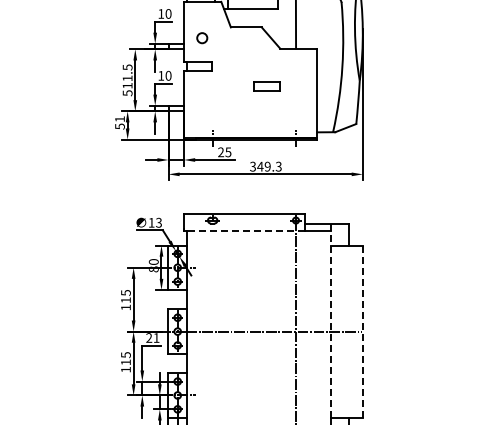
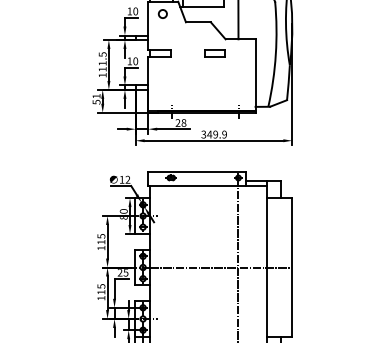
circle: (202, 38) -> (163, 14), moved
part: (266, 86) -> (214, 53), moved
text: (127, 93) -> (102, 75), 511.5 -> 111.5
text: (228, 152) -> (184, 123), 25 -> 28
text: (278, 166) -> (224, 134), 349.3 -> 349.9
text: (158, 223) -> (127, 180), 13 -> 12
line: (244, 231) -> (196, 186), dashed -> solid
line: (330, 320) -> (266, 258), dashed -> solid
line: (362, 332) -> (292, 268), dashed -> solid
text: (156, 337) -> (125, 272), 21 -> 25

